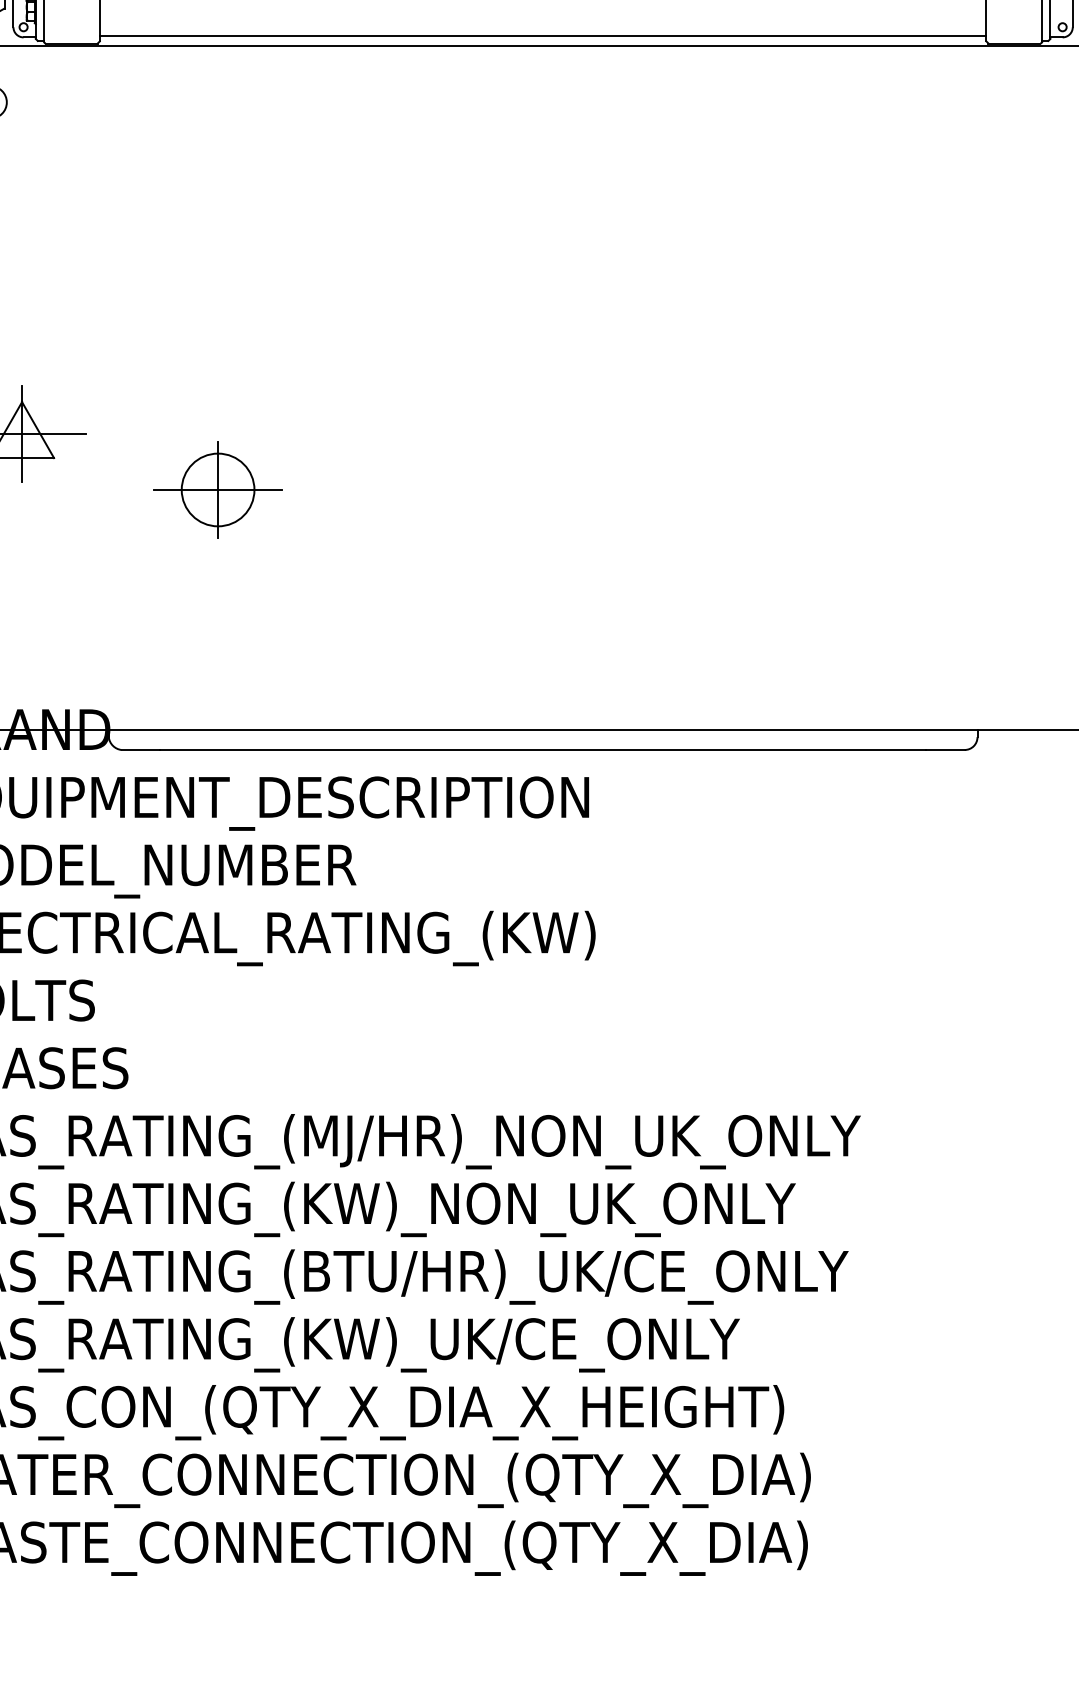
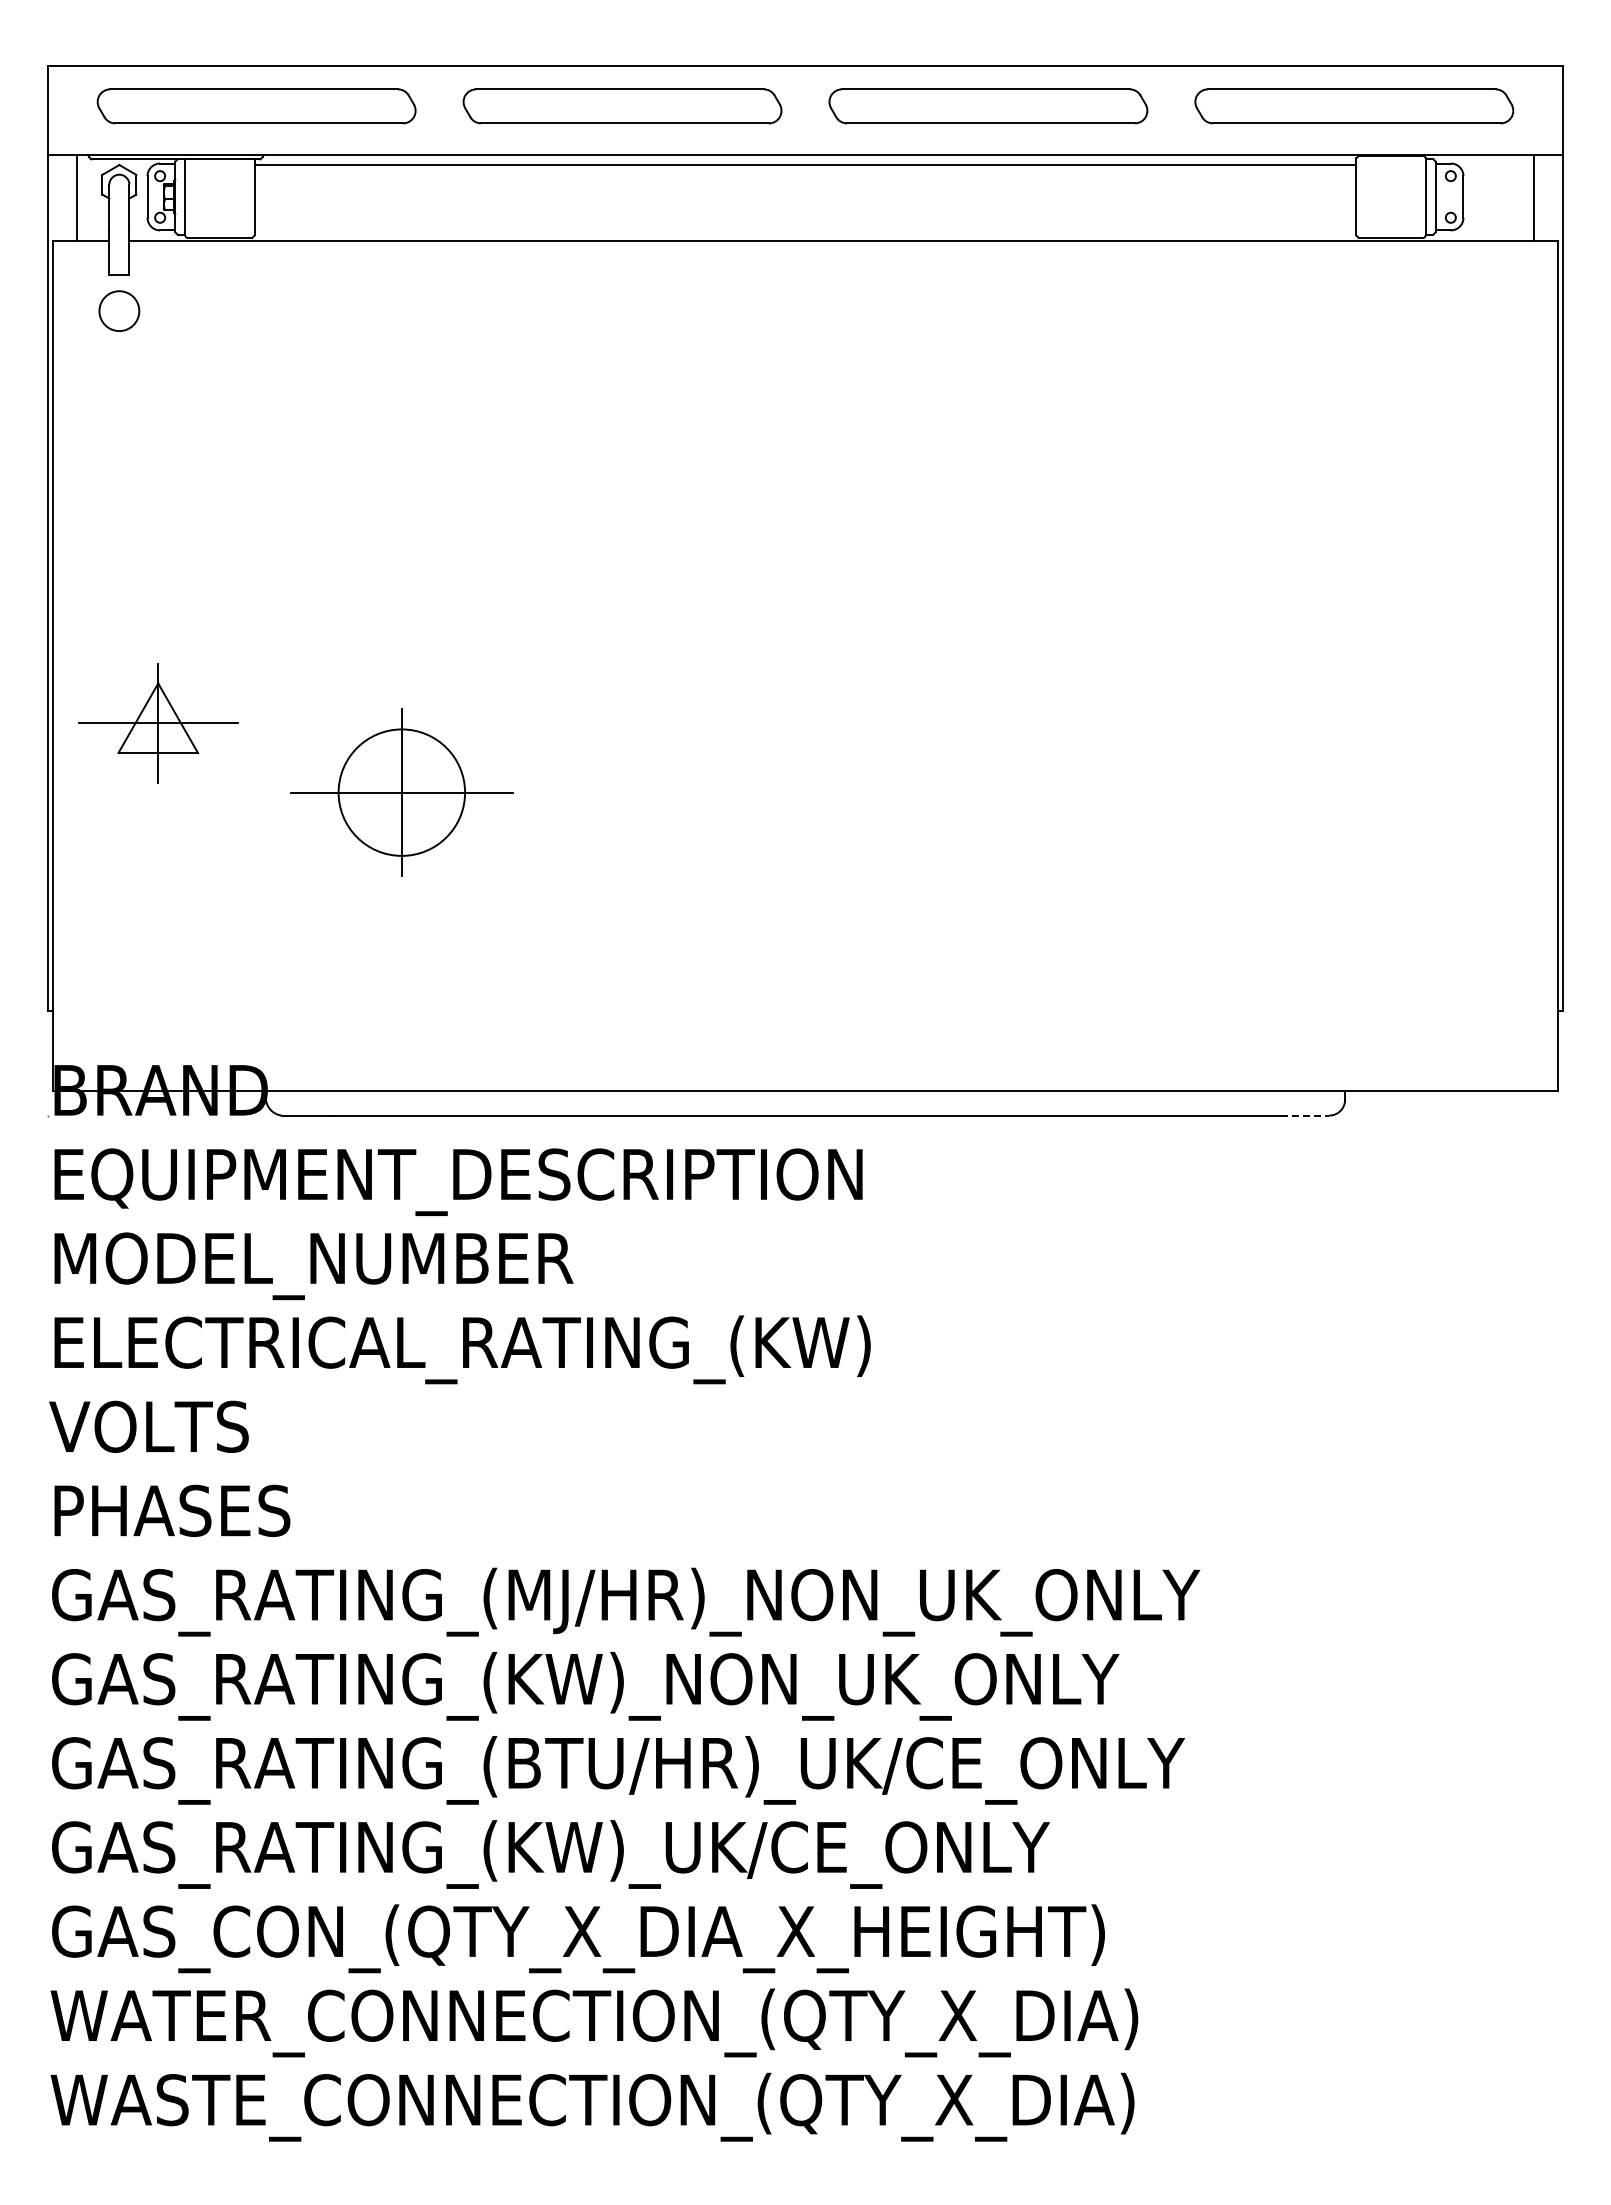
line: (543, 36) -> (805, 229), removed
part: (217, 489) -> (401, 792), size x1.4
line: (945, 749) -> (1305, 1115), solid -> dashed

